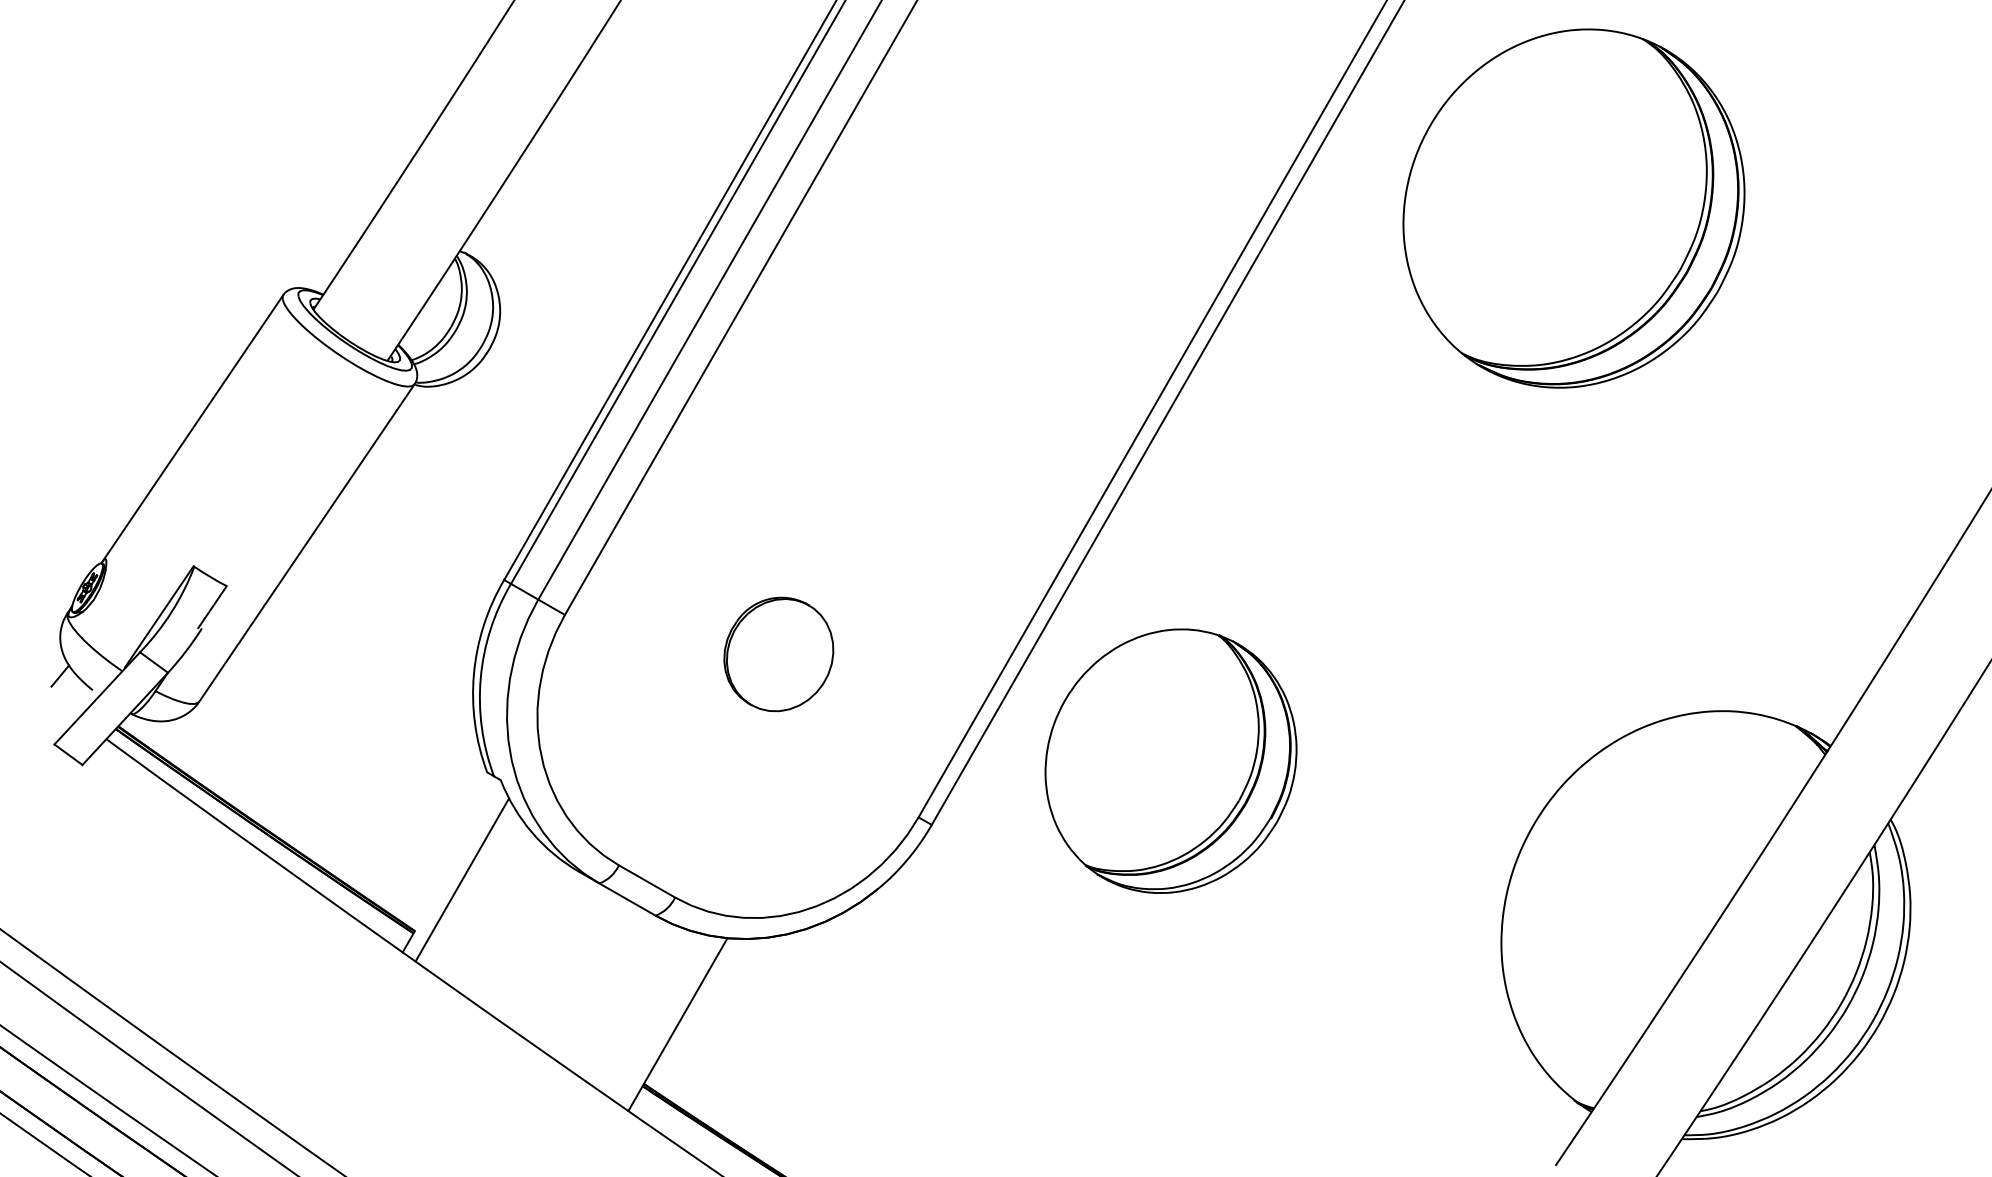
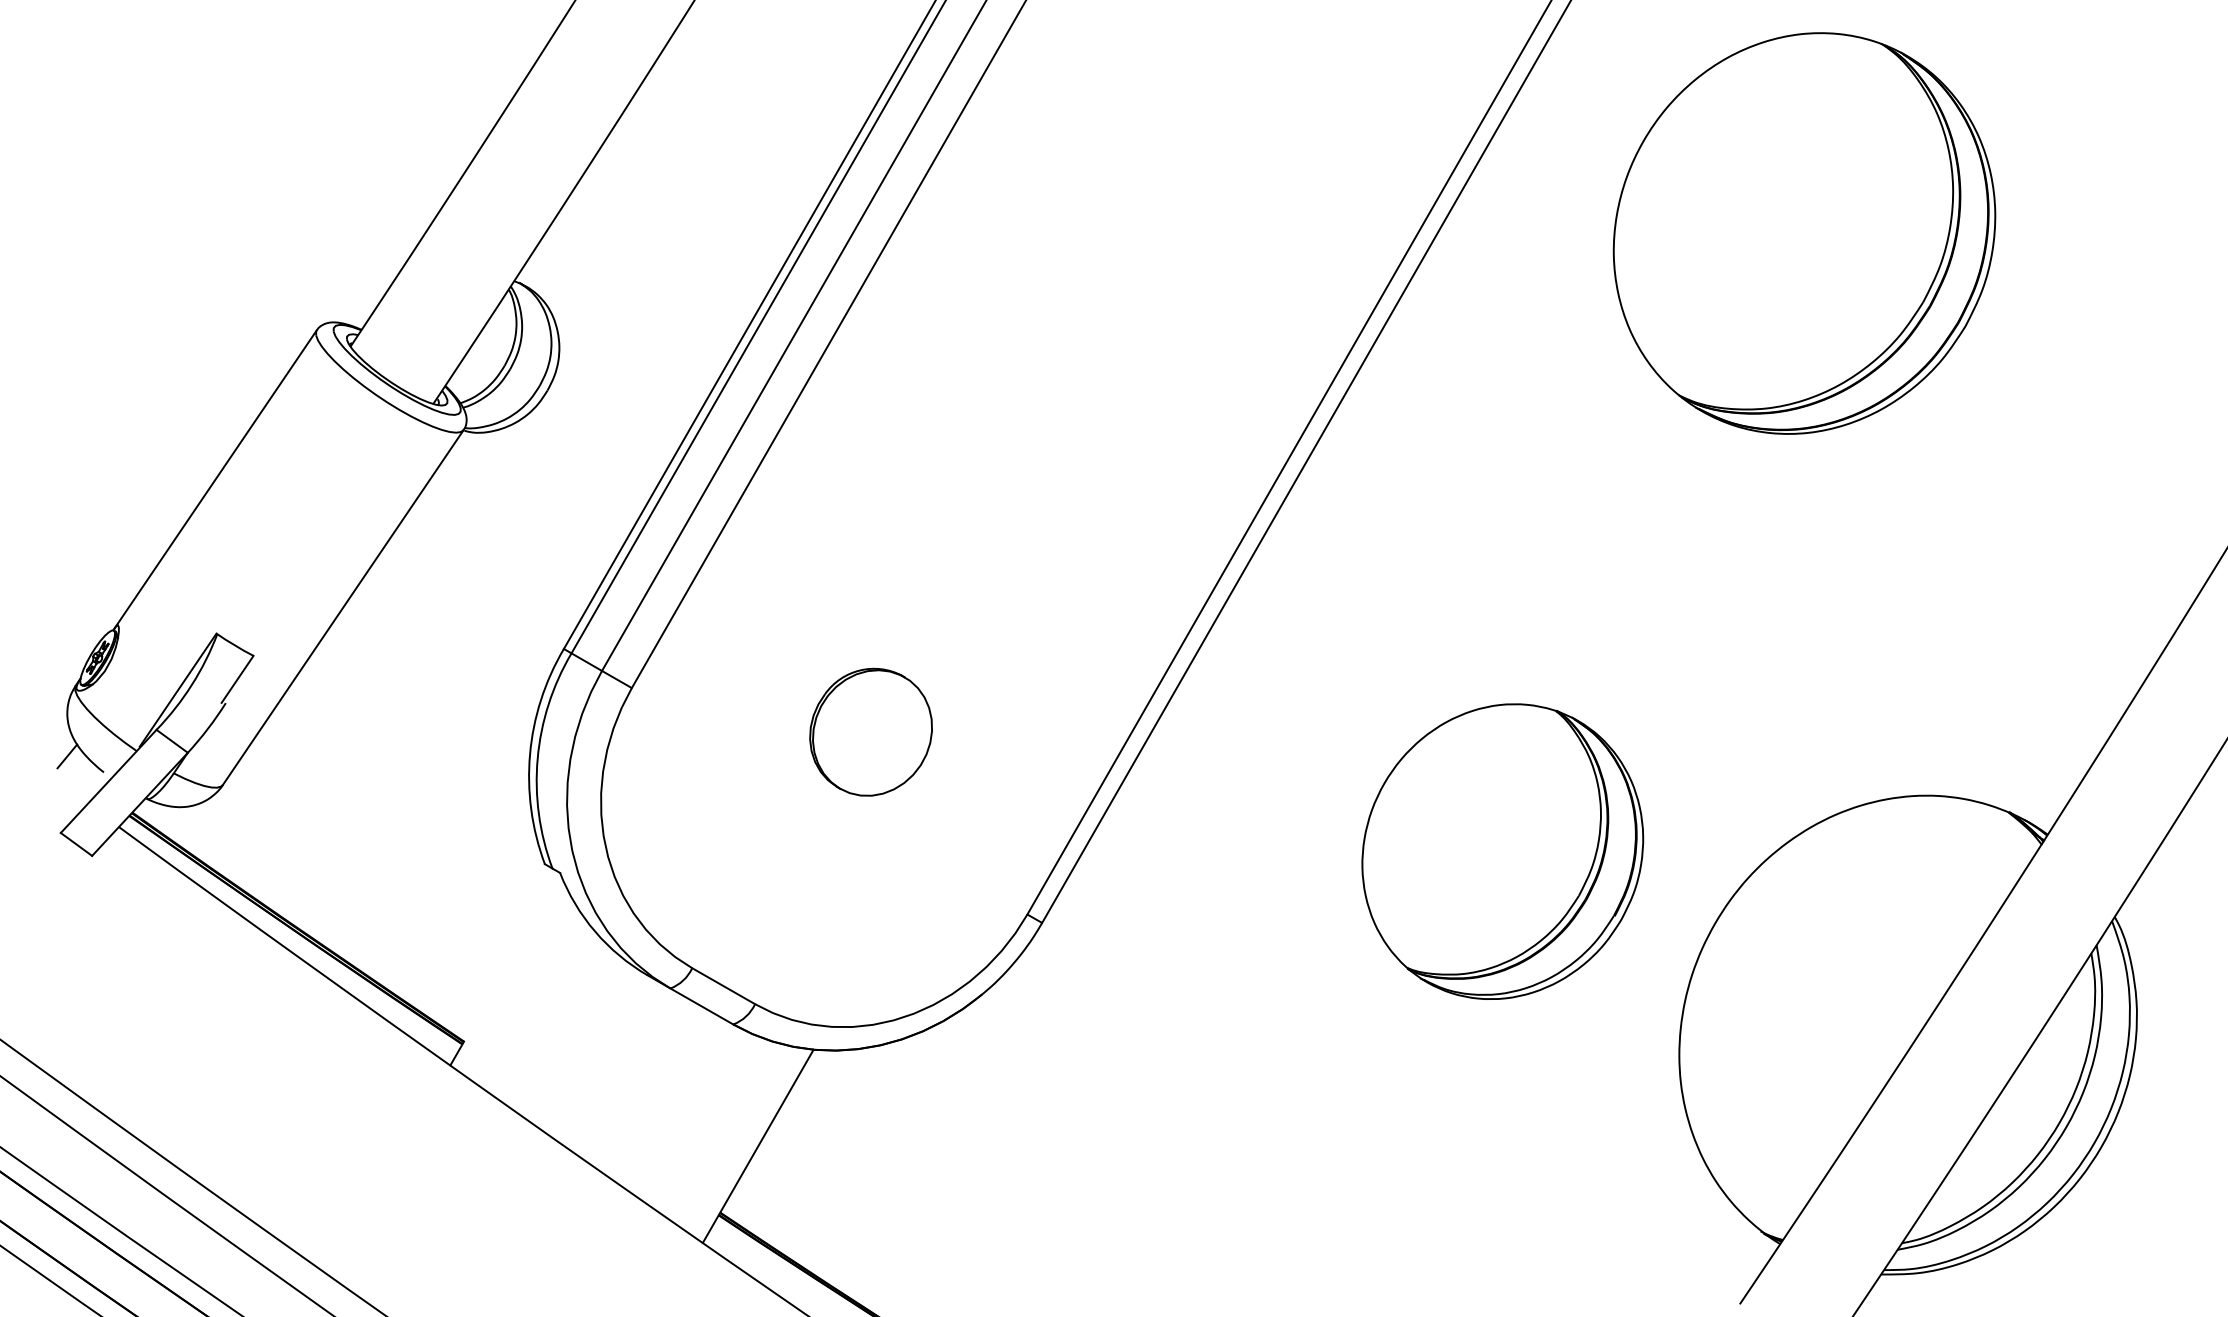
part: (1573, 208) -> (1804, 233), moved
part: (1170, 761) -> (1502, 851), moved
line: (461, 879) -> (516, 984), removed

